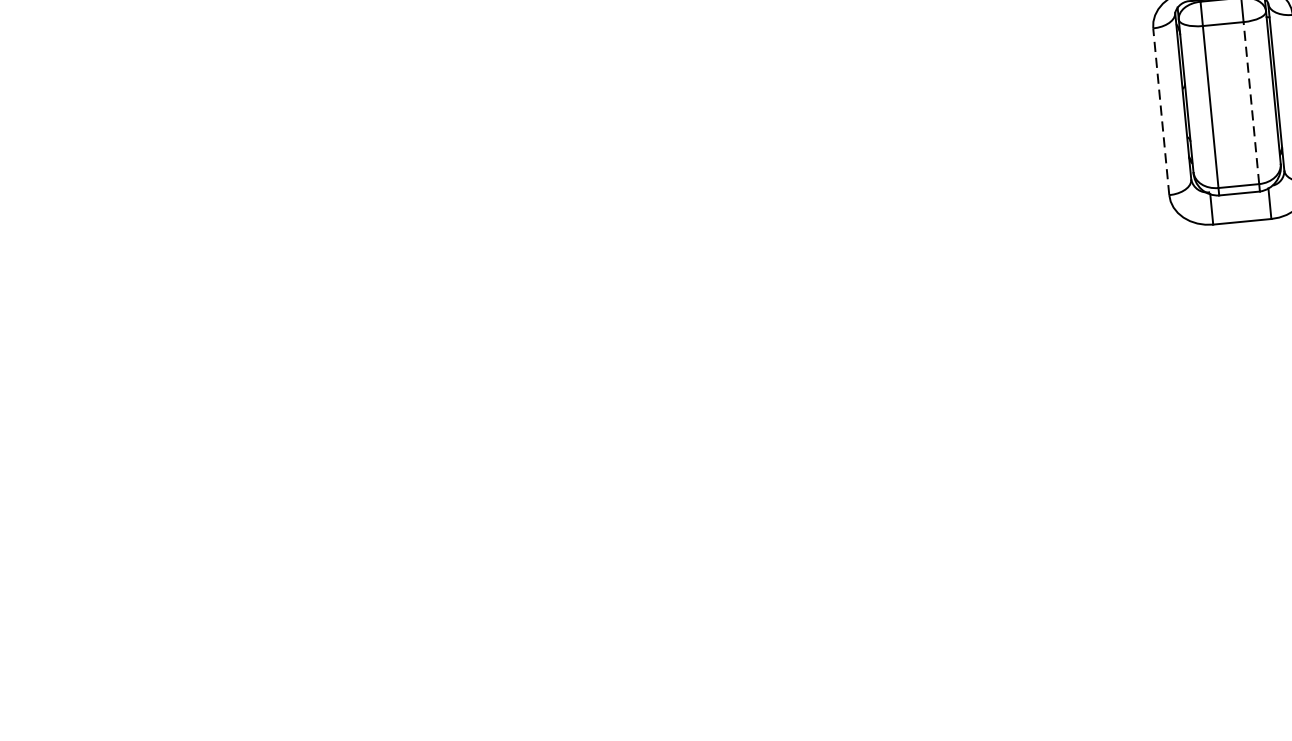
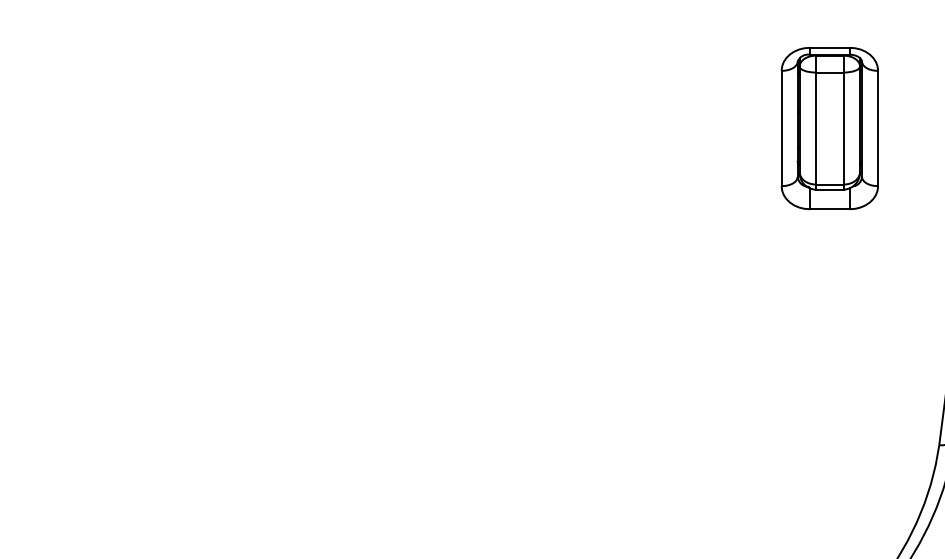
line: (1250, 103) -> (843, 128), dashed -> solid
line: (1161, 111) -> (781, 128), dashed -> solid

